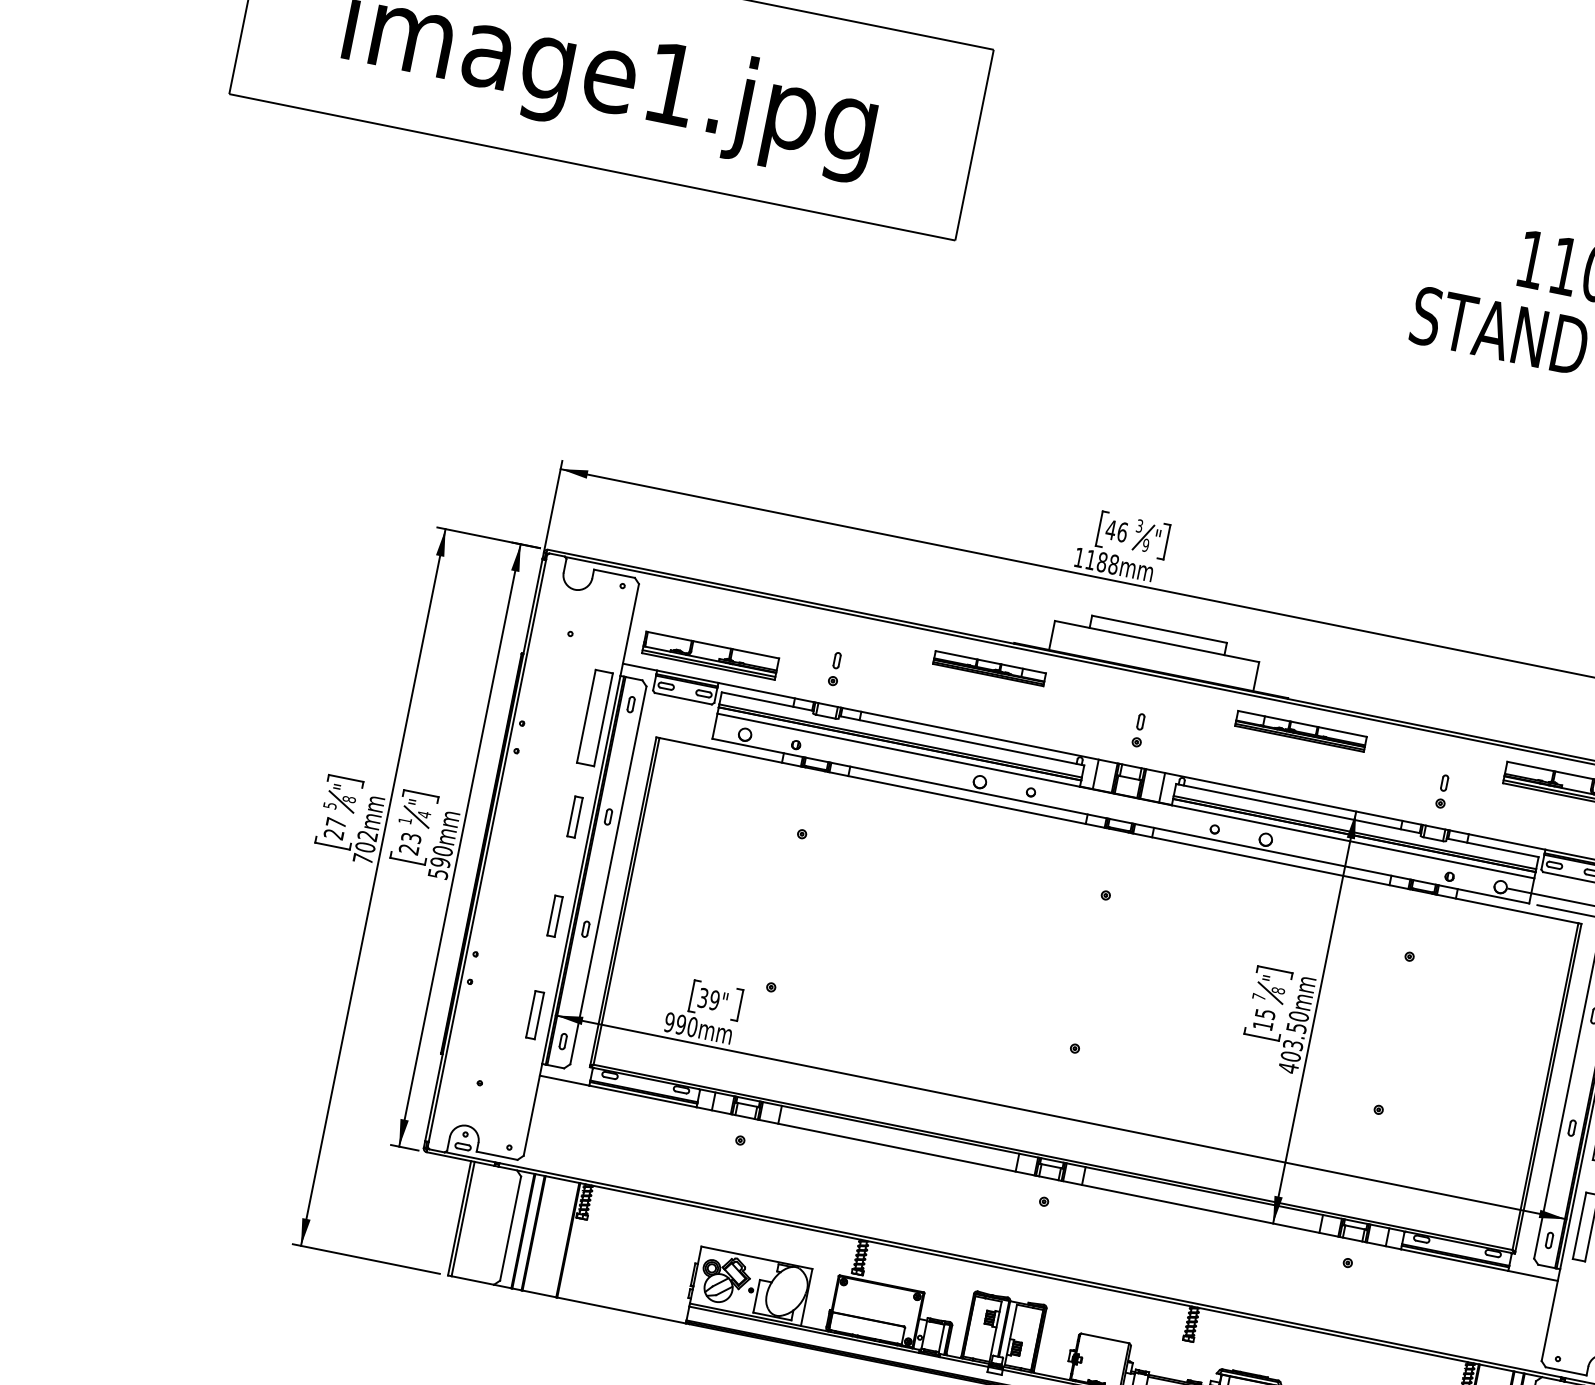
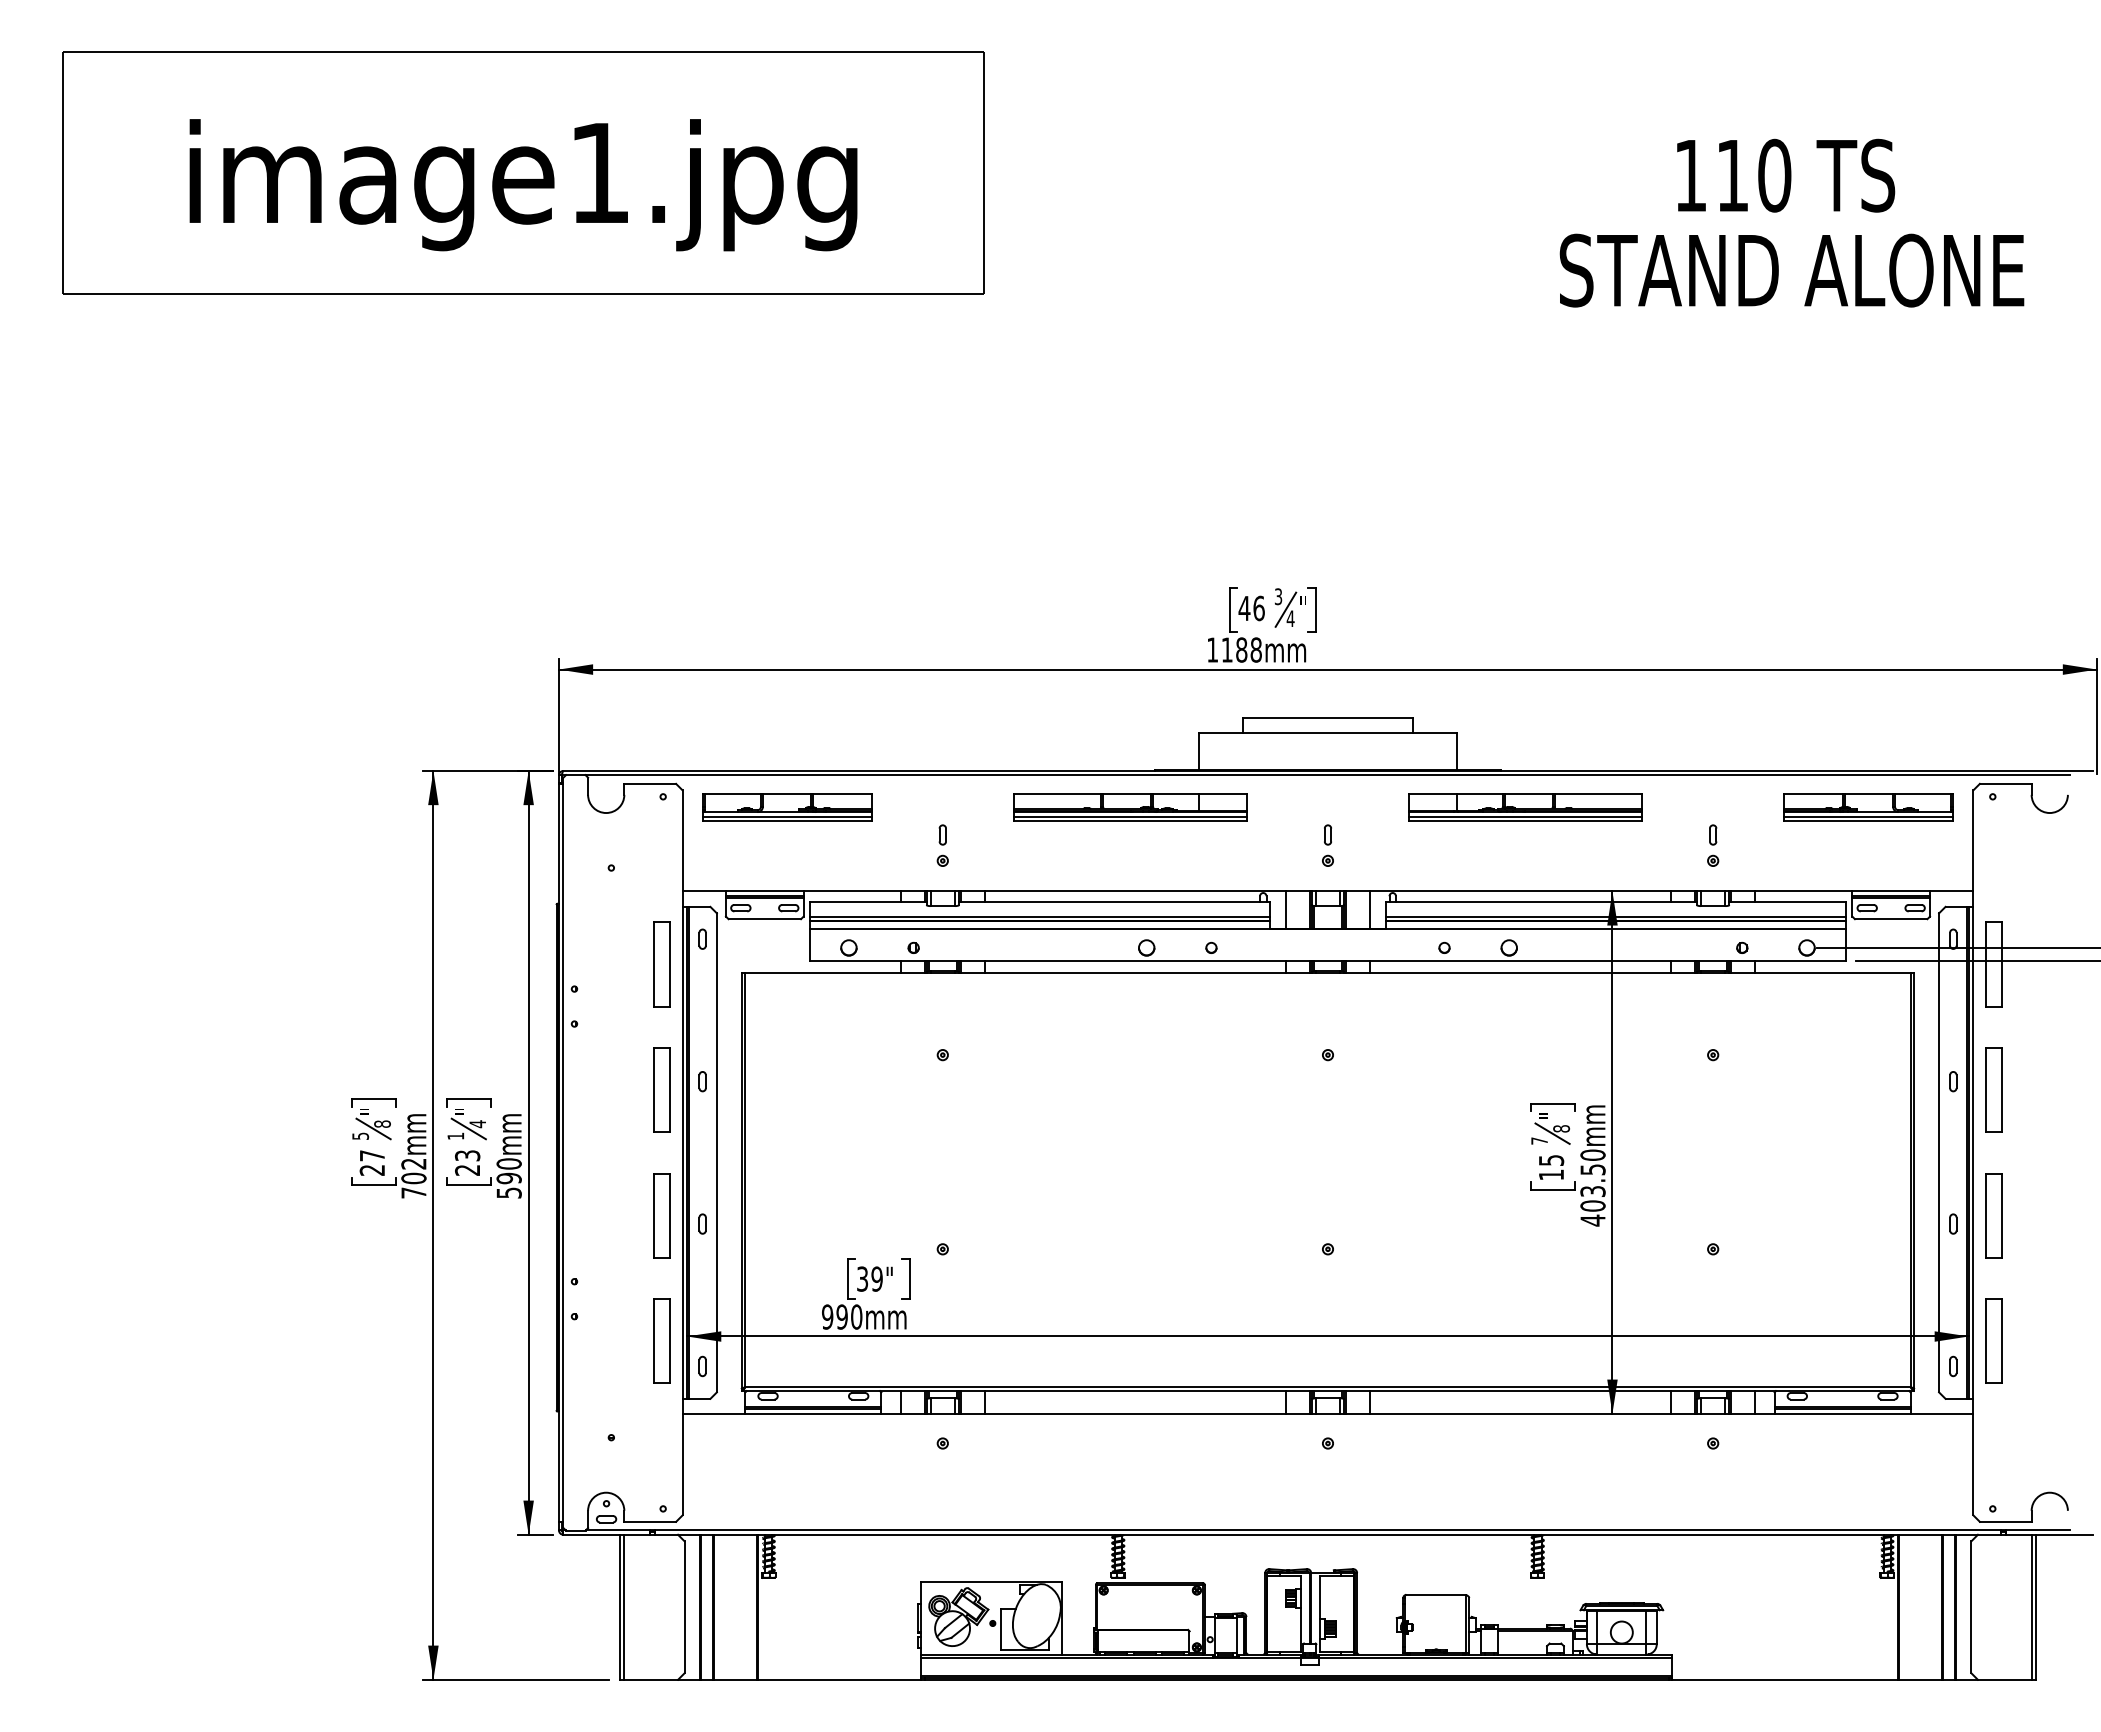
text: (1145, 545) -> (1290, 618), 9 -> 4
part: (710, 656) -> (787, 807), moved
part: (989, 668) -> (1130, 807), size x1.67
part: (594, 718) -> (661, 964), size x0.71
part: (1301, 731) -> (1525, 807), size x1.43
part: (574, 816) -> (661, 1089), size x1.67
part: (554, 915) -> (661, 1215), size x1.67
part: (534, 1014) -> (661, 1340), size x1.43

